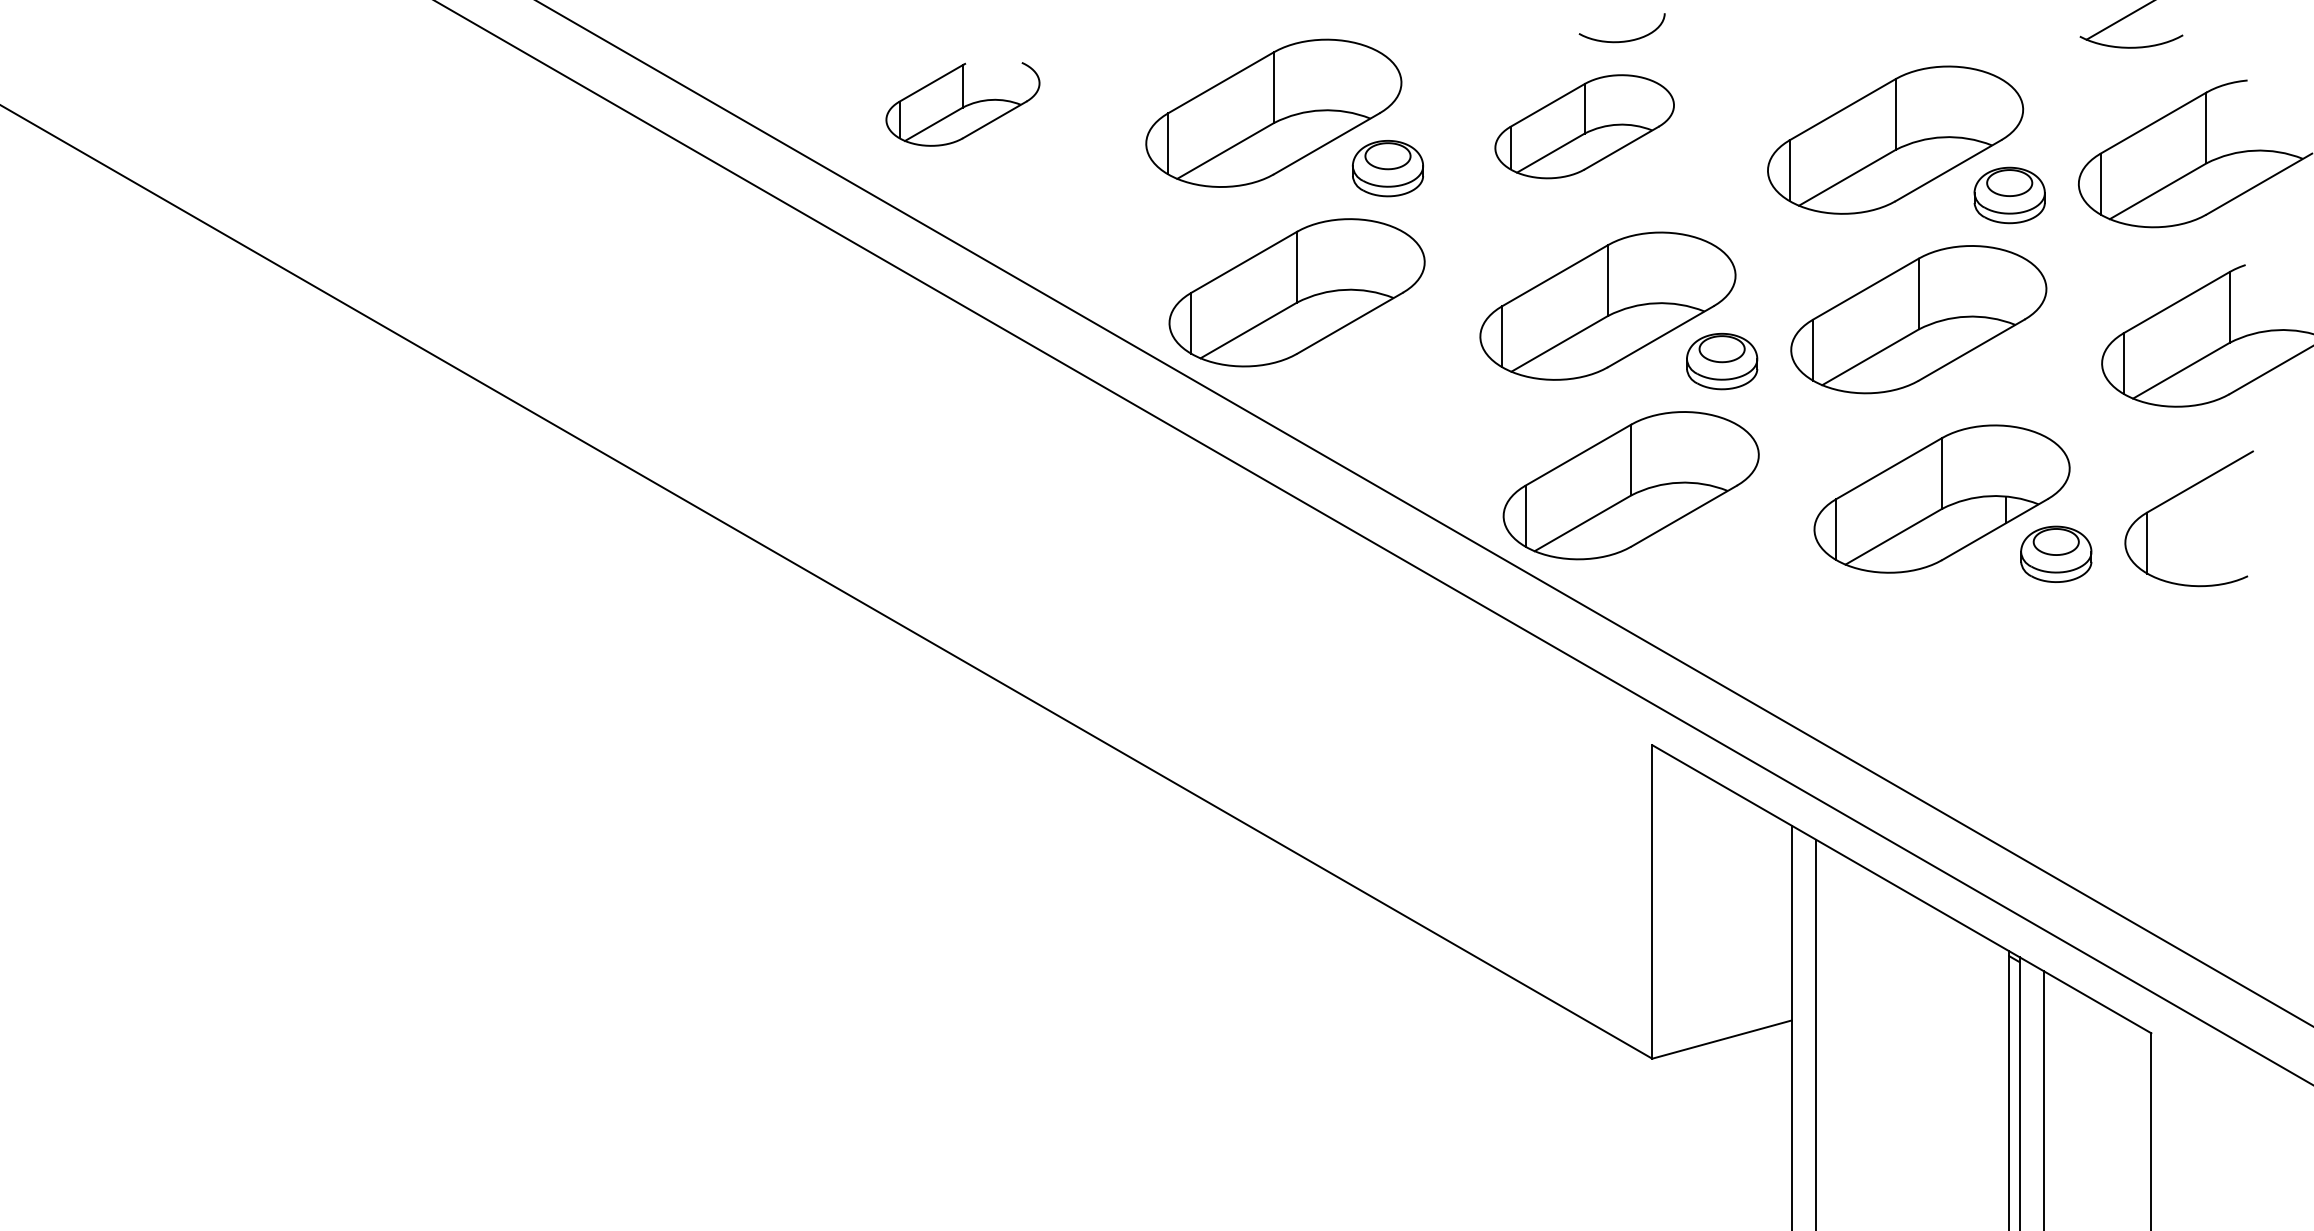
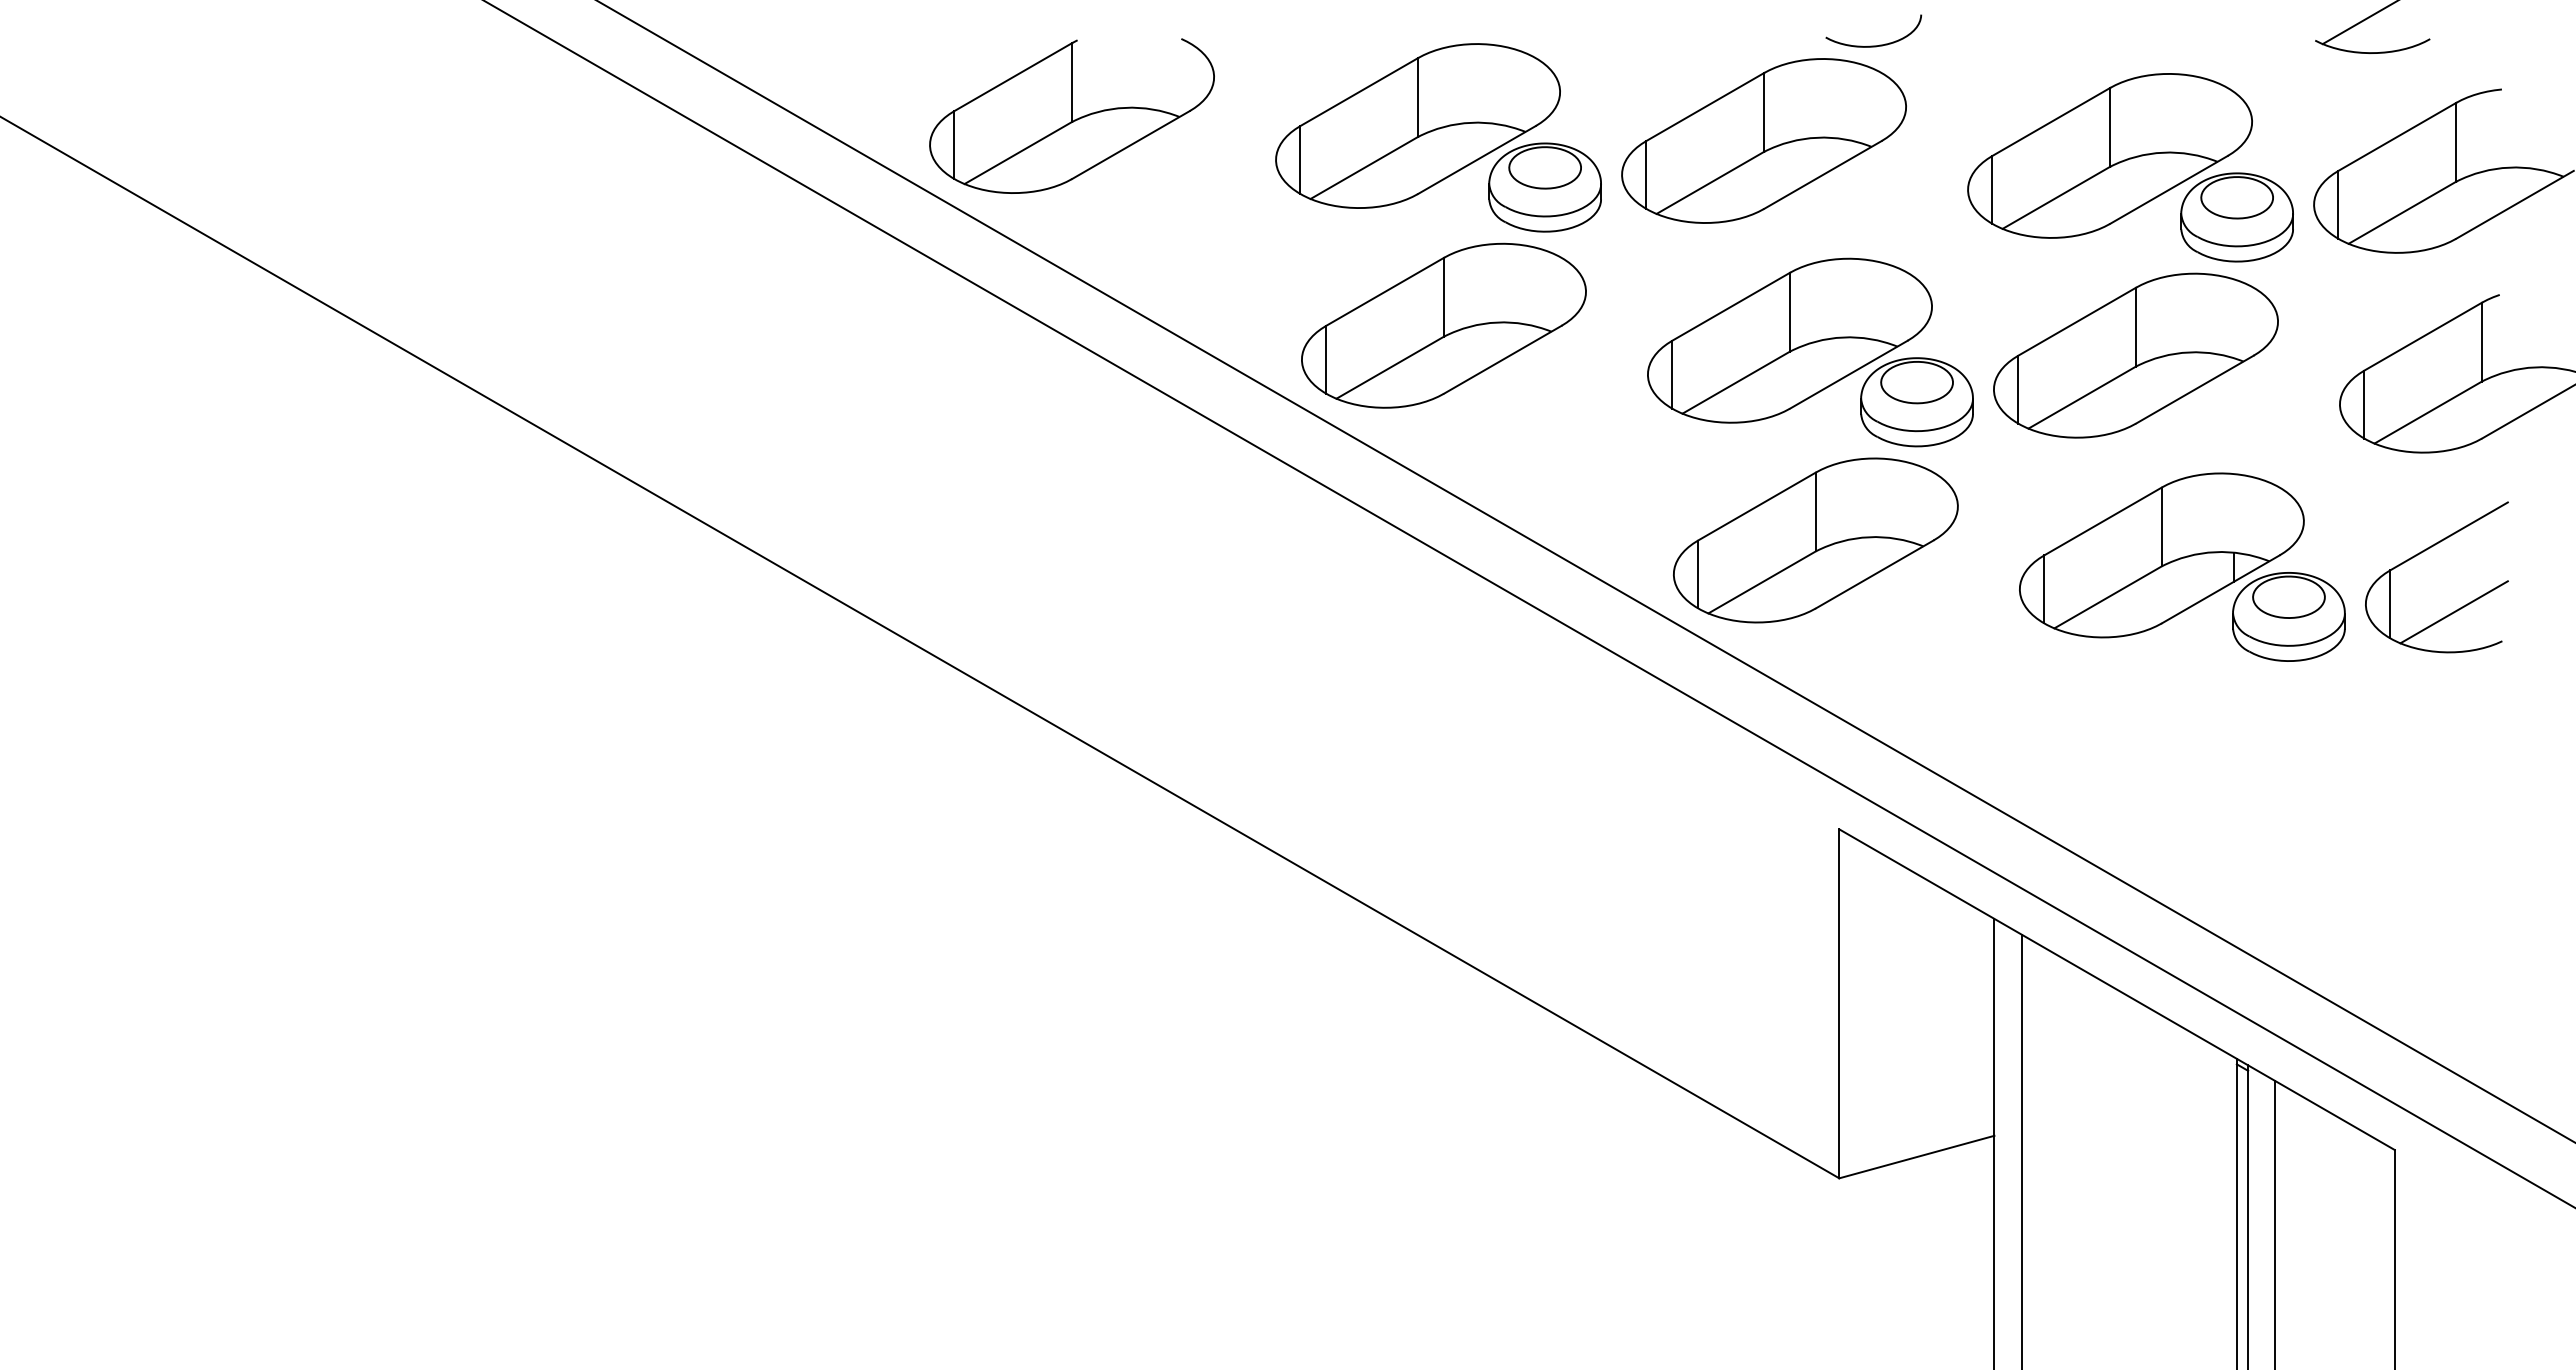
curve: (1621, 40) -> (1873, 45), moved
part: (962, 103) -> (1071, 115), size x1.67
part: (1584, 126) -> (1763, 140), size x1.43
part: (1387, 168) -> (1544, 187), size x1.43
part: (2009, 195) -> (2236, 217), size x1.43
part: (1721, 361) -> (1916, 402), size x1.43
line: (2204, 550) -> (2453, 612), added
part: (2055, 553) -> (2288, 616), size x1.43

